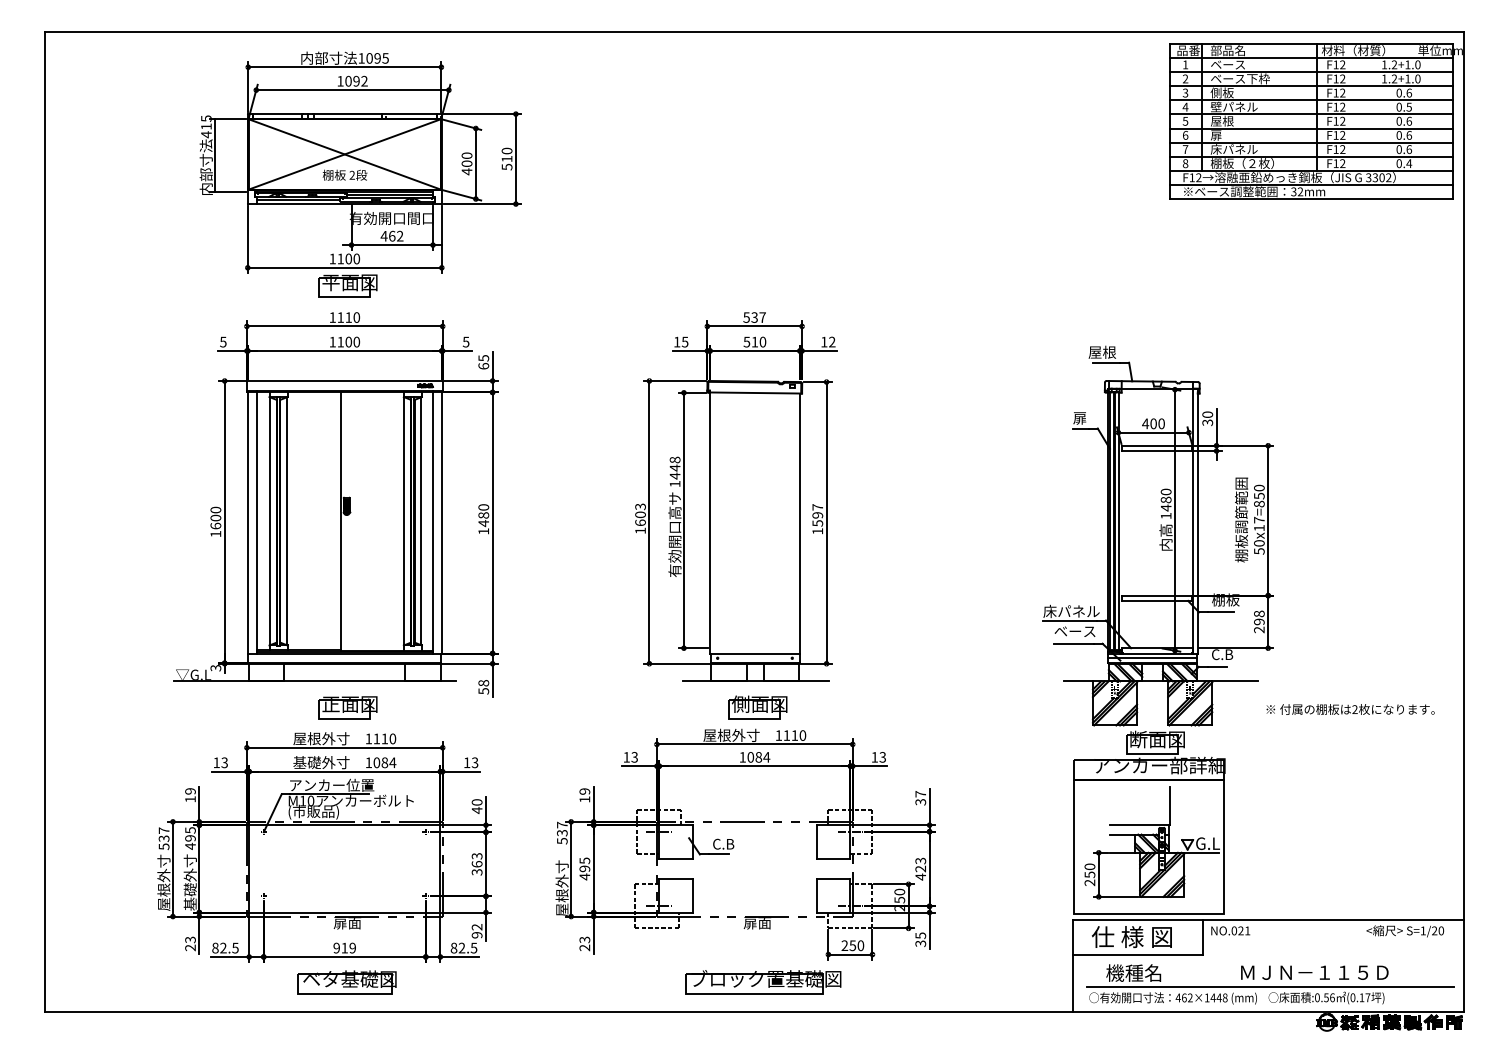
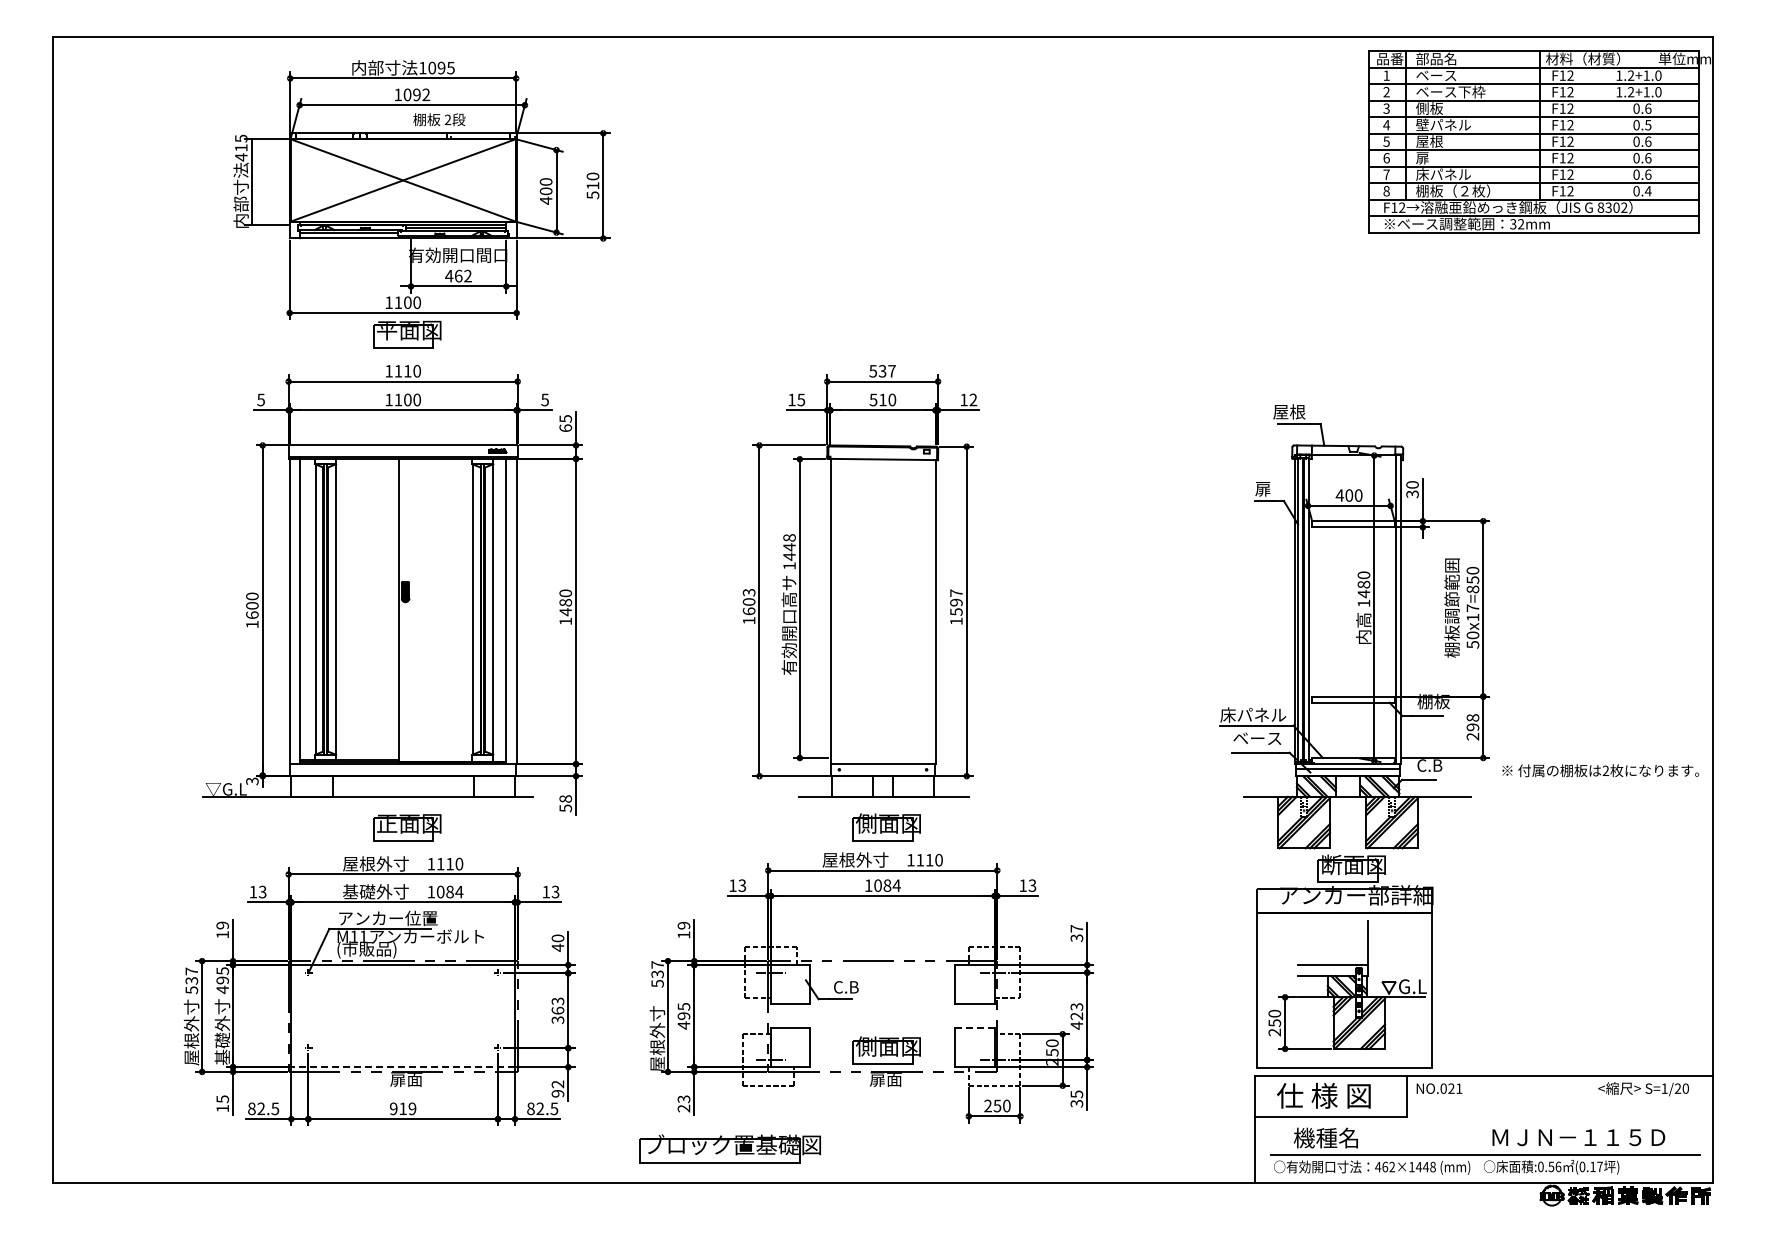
text: (345, 175) -> (439, 119), moved
text: (1368, 177) -> (1600, 207), 3302 -> 8302
text: (1350, 709) -> (1600, 770), moved
text: (310, 800) -> (363, 936), M10 -> M11
line: (834, 878) -> (975, 1027), solid -> dashed
part: (757, 898) -> (886, 1050), added
line: (345, 912) -> (403, 1067), solid -> dashed
text: (190, 943) -> (222, 1103), 23 -> 15
text: (1314, 972) -> (1578, 1137), moved
part: (346, 982) -> (405, 1148), removed
part: (763, 982) -> (729, 1148), moved

